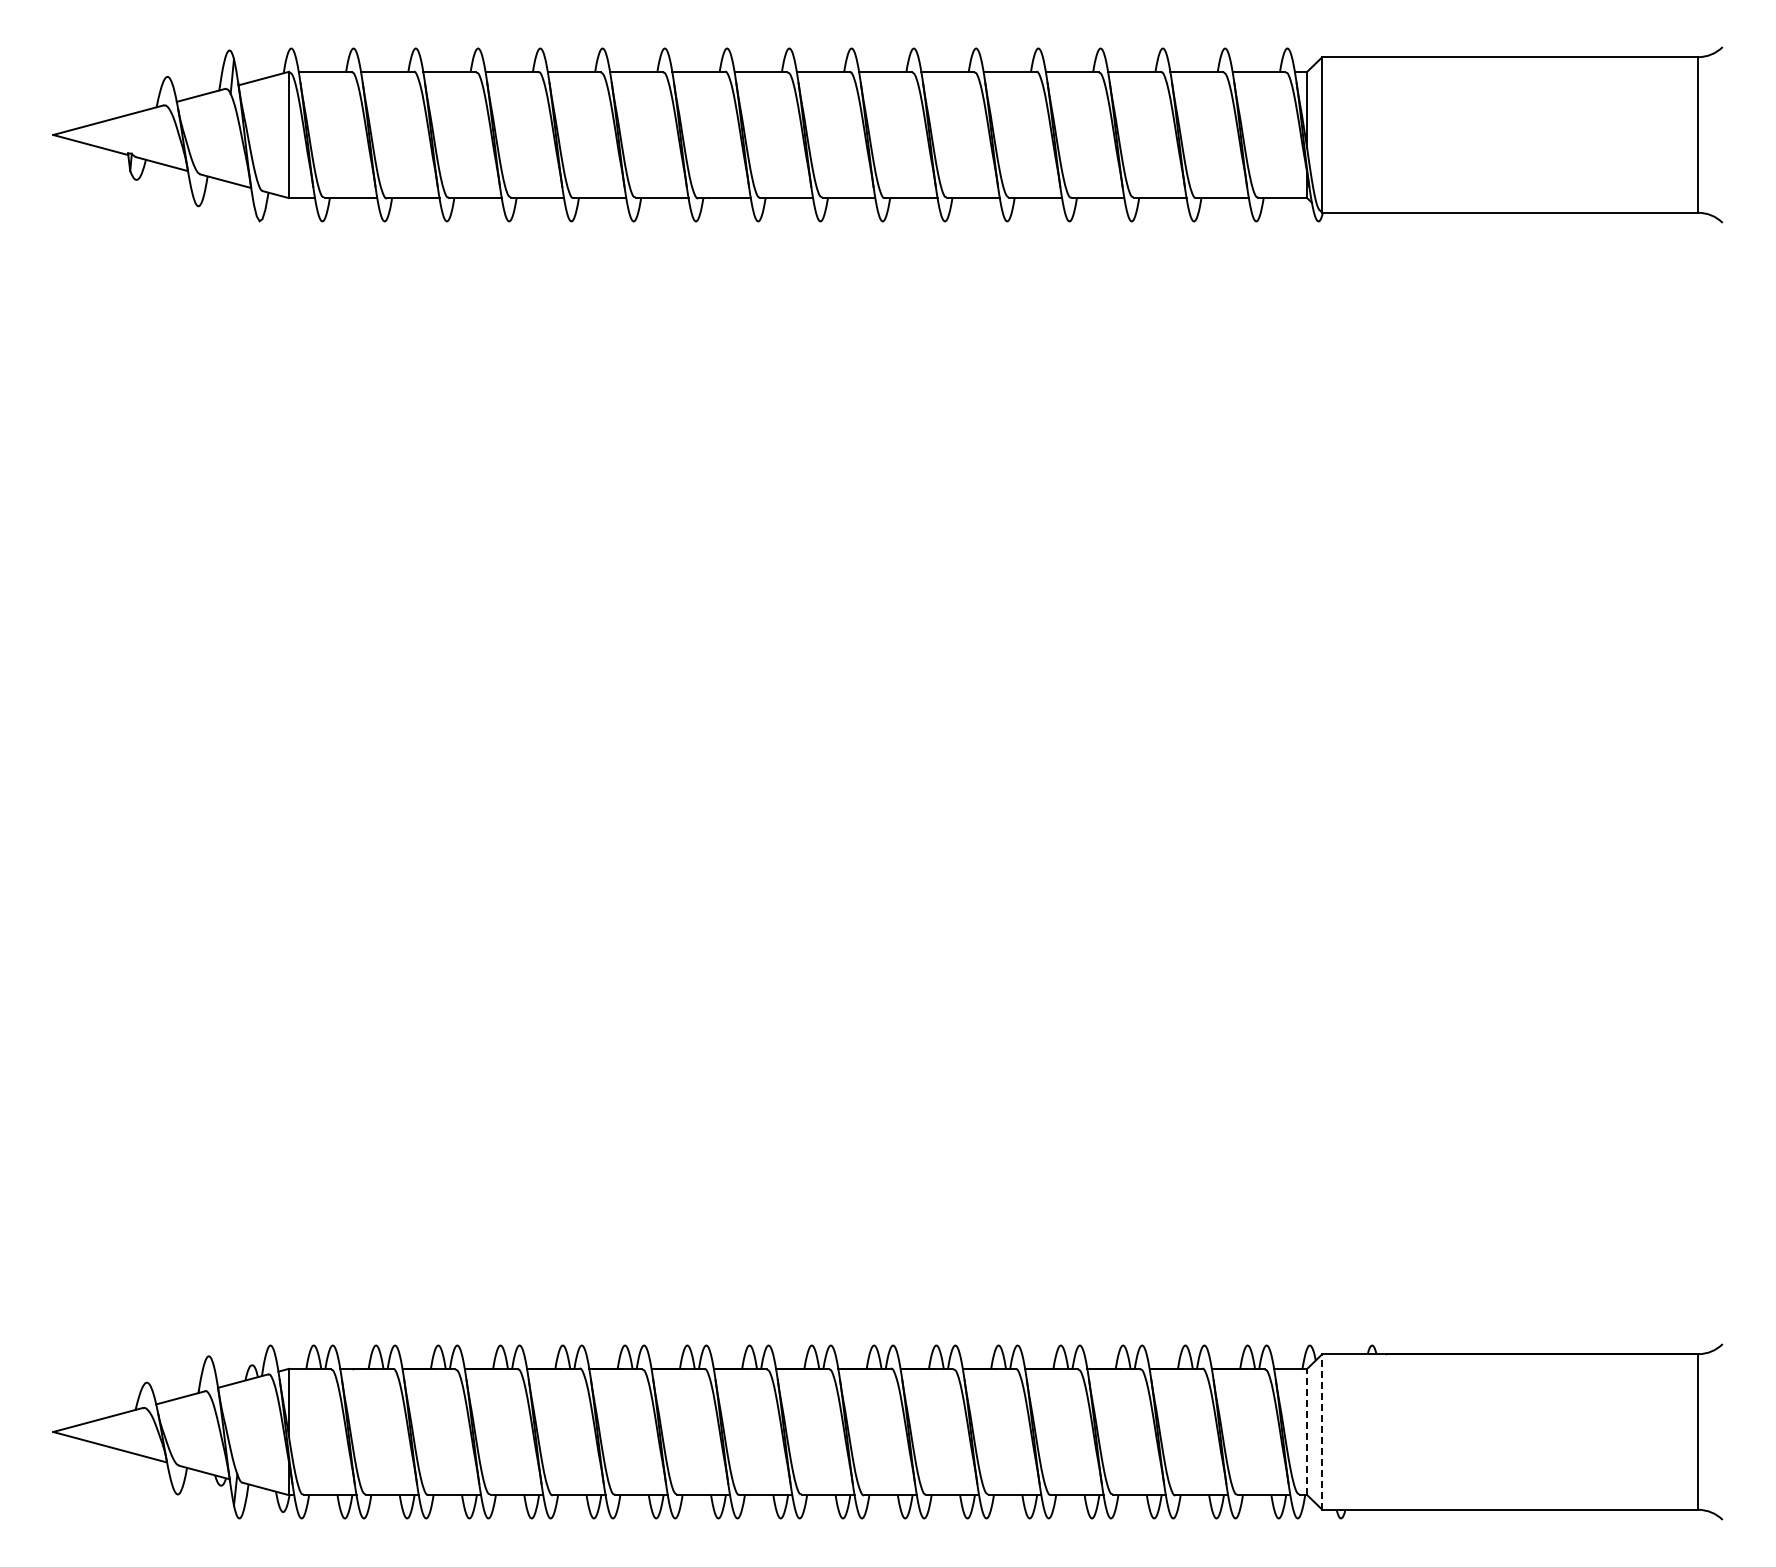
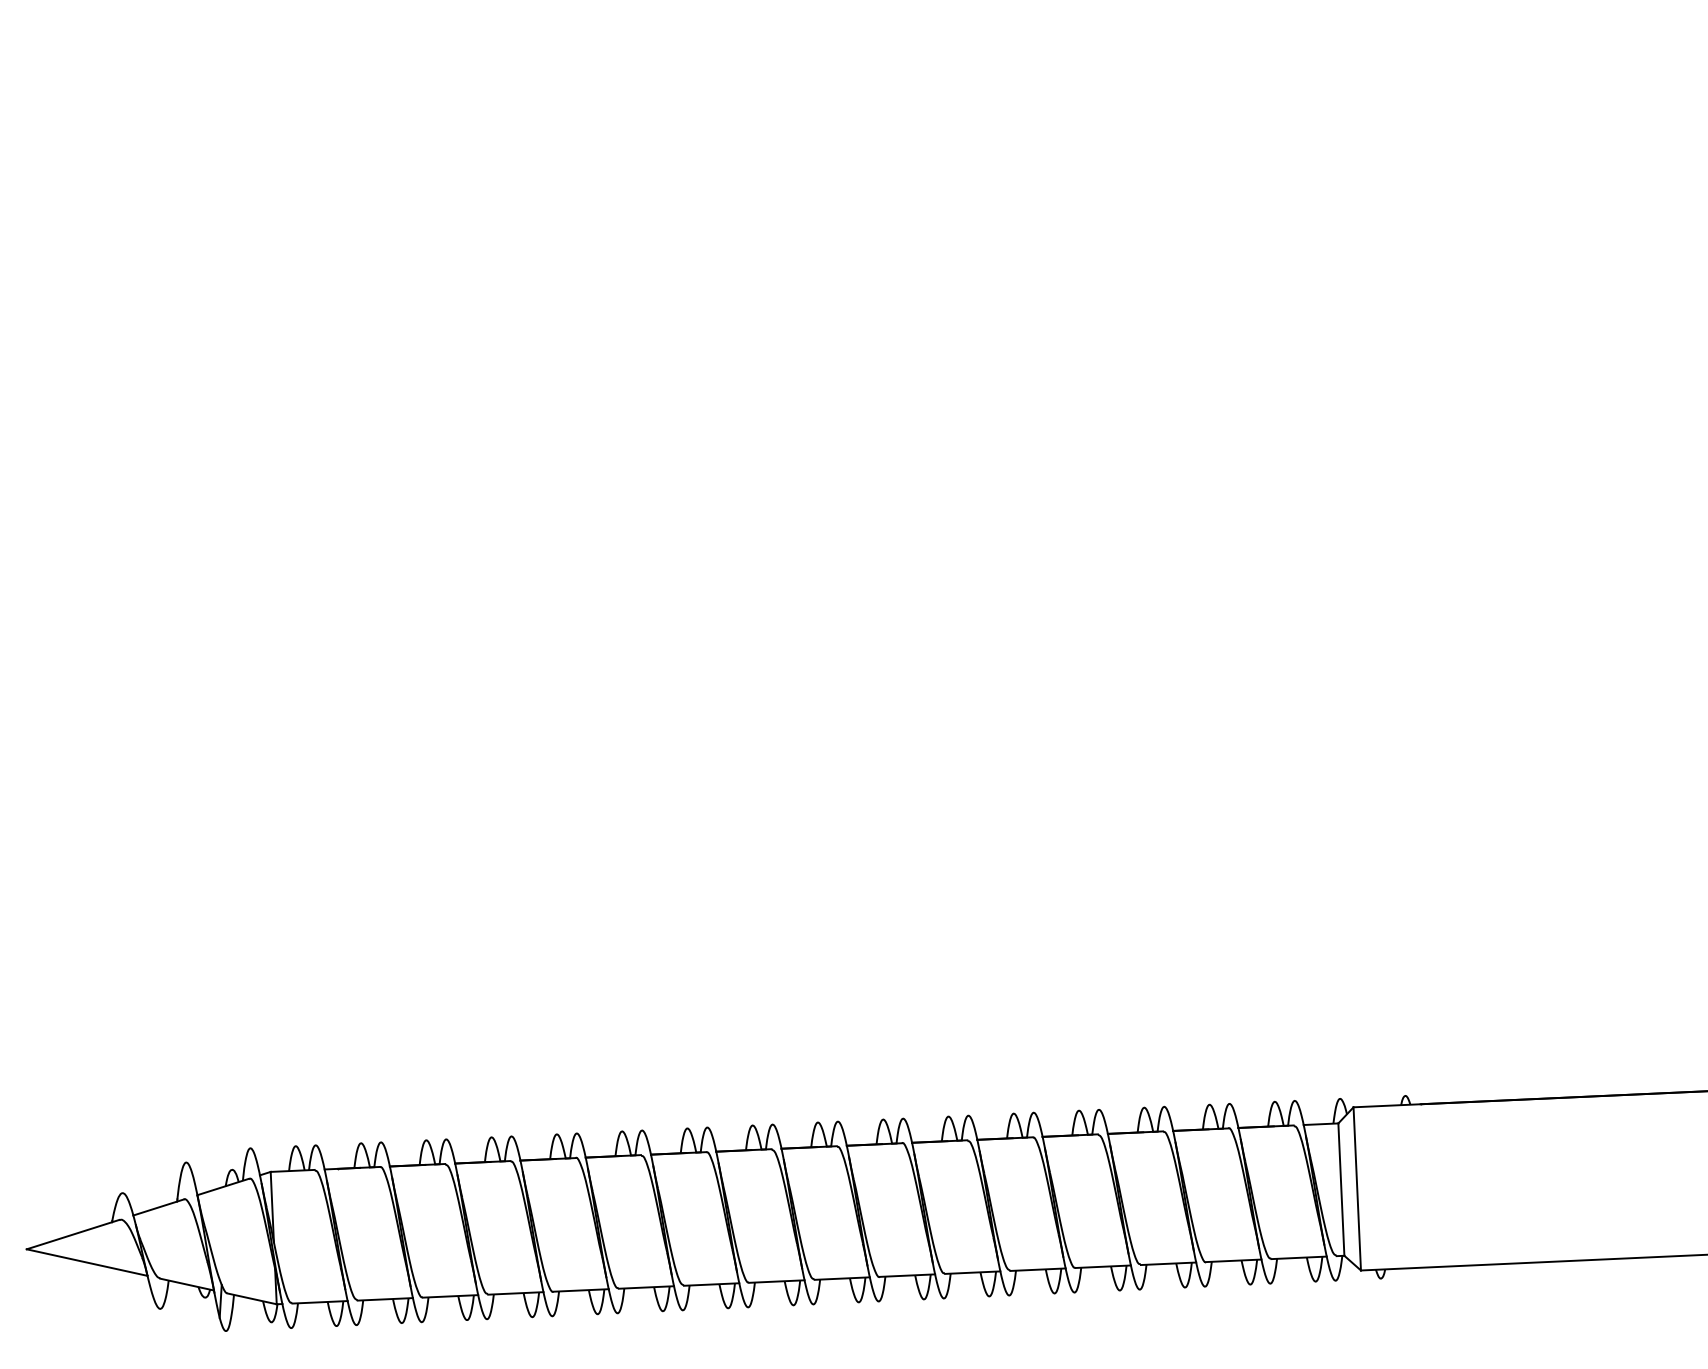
line: (1307, 1431) -> (1341, 1189), dashed -> solid
line: (1322, 1432) -> (1357, 1189), dashed -> solid

